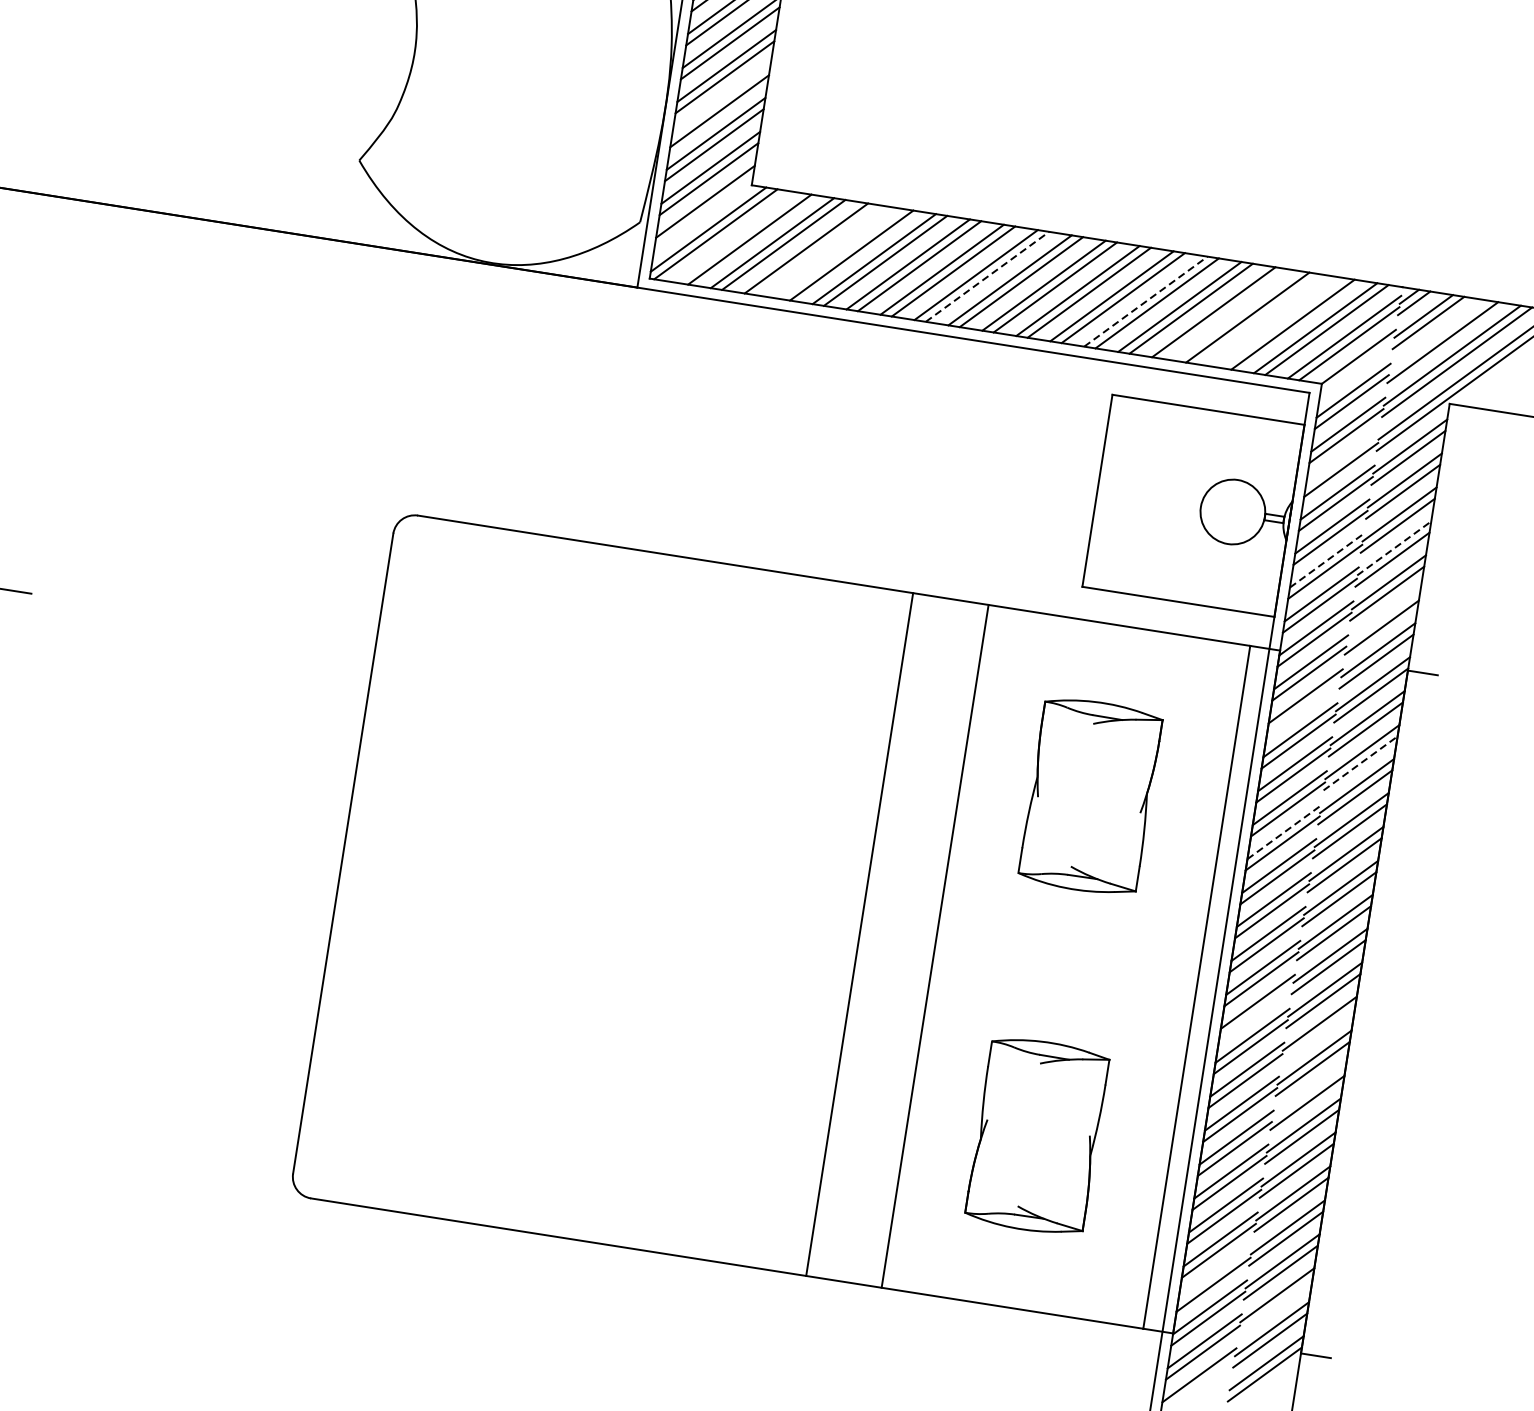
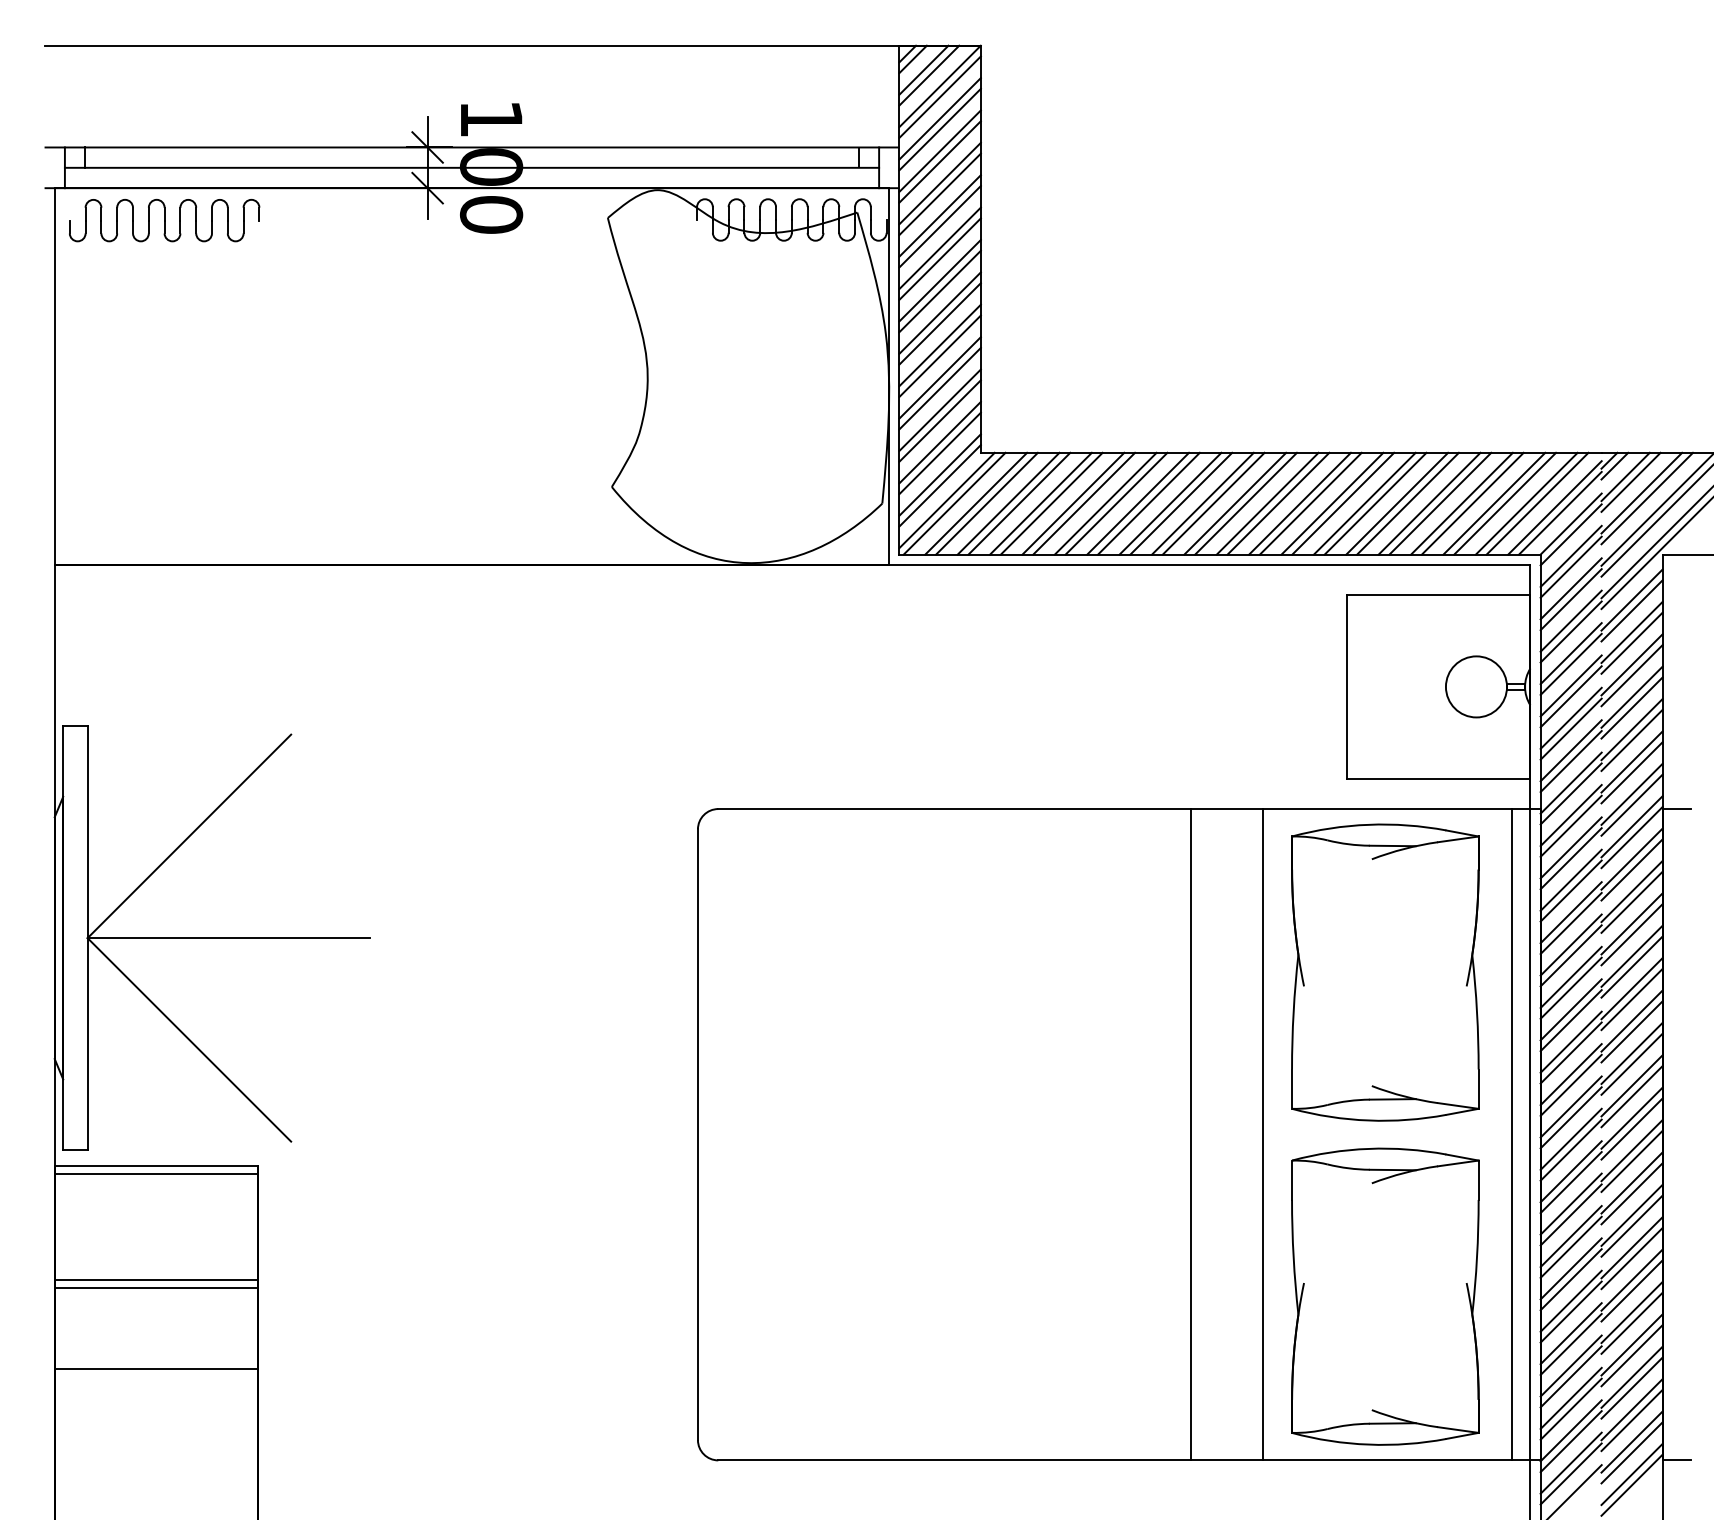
line: (720, 99) -> (939, 377), added
line: (703, 212) -> (939, 485), added
line: (738, 237) -> (976, 503), added
line: (817, 249) -> (1051, 503), added
line: (840, 253) -> (1073, 503), added
line: (987, 276) -> (1213, 503), dashed -> solid
line: (1145, 301) -> (1364, 503), dashed -> solid
line: (1225, 313) -> (1440, 503), added
line: (1258, 319) -> (1472, 503), added
line: (1281, 322) -> (1494, 503), added
line: (1437, 335) -> (1641, 492), added
line: (1356, 367) -> (1570, 534), added
line: (1342, 457) -> (1570, 620), added
line: (1394, 547) -> (1632, 696), dashed -> solid
line: (1327, 560) -> (1571, 718), dashed -> solid
line: (1383, 615) -> (1631, 761), added
line: (1303, 707) -> (1570, 858), added
line: (1361, 763) -> (1632, 902), dashed -> solid
part: (1090, 796) -> (1385, 972), size x1.67
line: (1284, 832) -> (1571, 977), dashed -> solid
line: (1255, 1012) -> (1570, 1149), added
line: (1317, 1033) -> (1631, 1160), added
line: (1308, 1090) -> (1631, 1214), added
part: (1037, 1136) -> (1385, 1296), size x1.67
line: (1214, 1272) -> (1570, 1397), added
line: (1274, 1306) -> (1631, 1420), added

